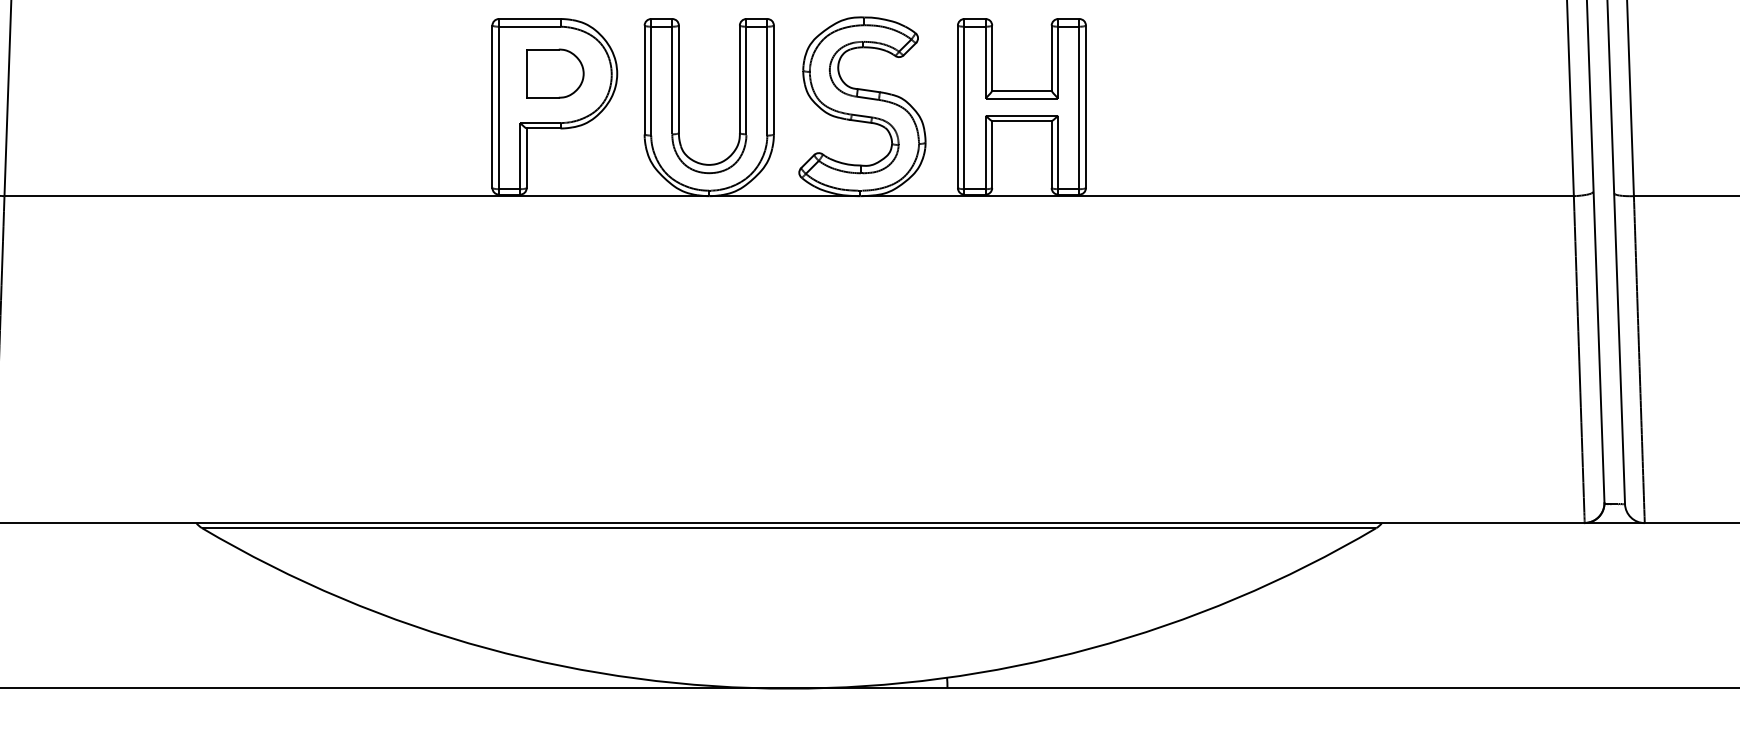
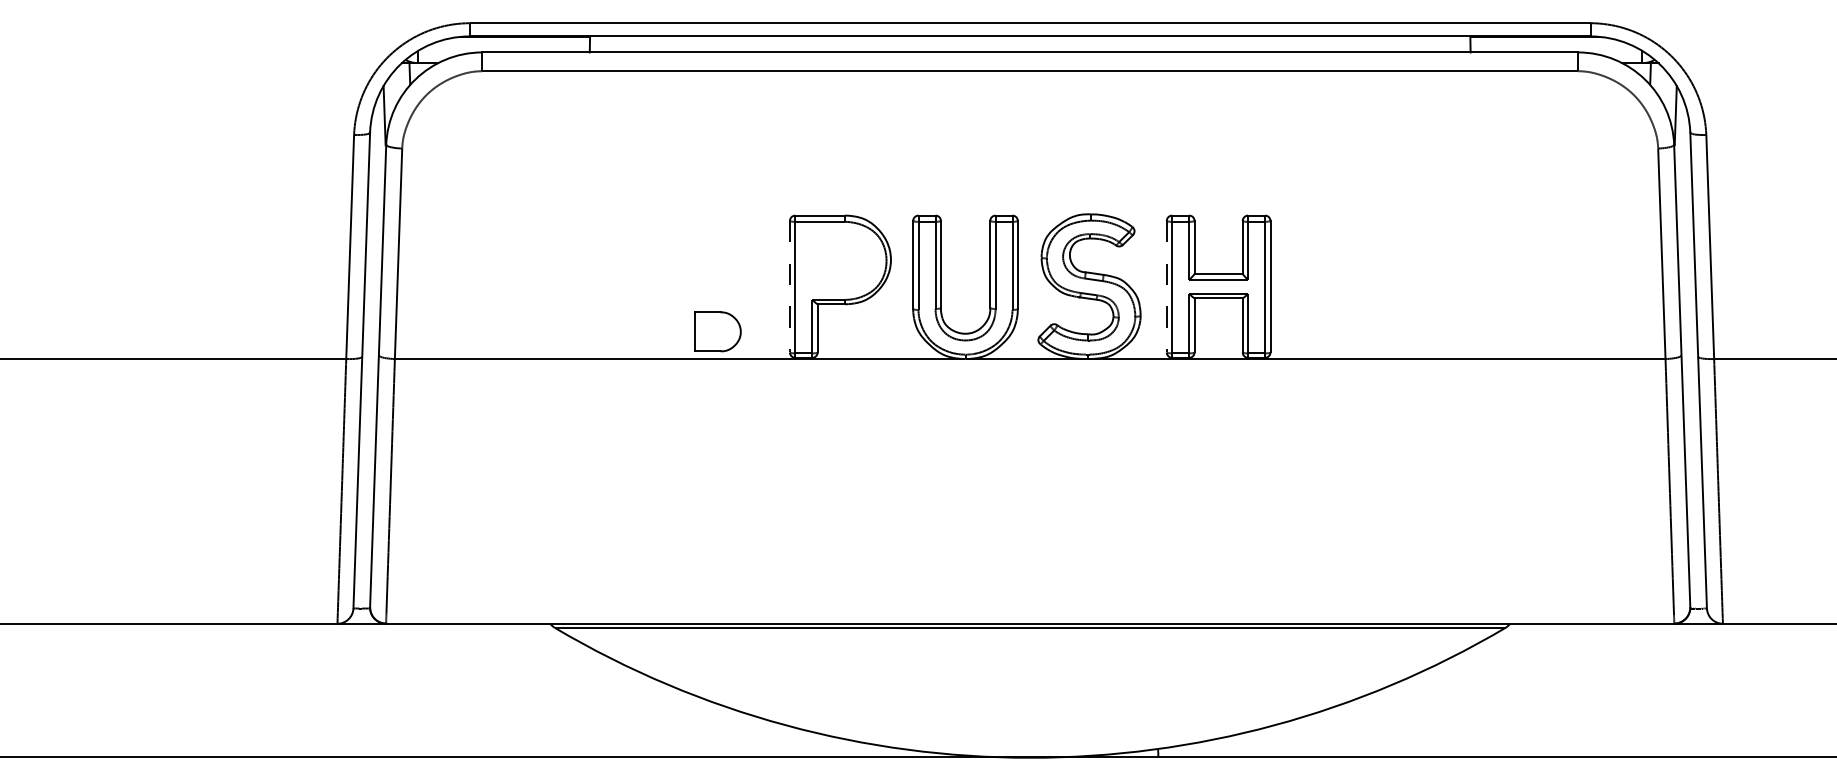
part: (554, 73) -> (717, 331), moved
line: (491, 106) -> (789, 286), solid -> dashed
line: (957, 106) -> (1166, 286), solid -> dashed

